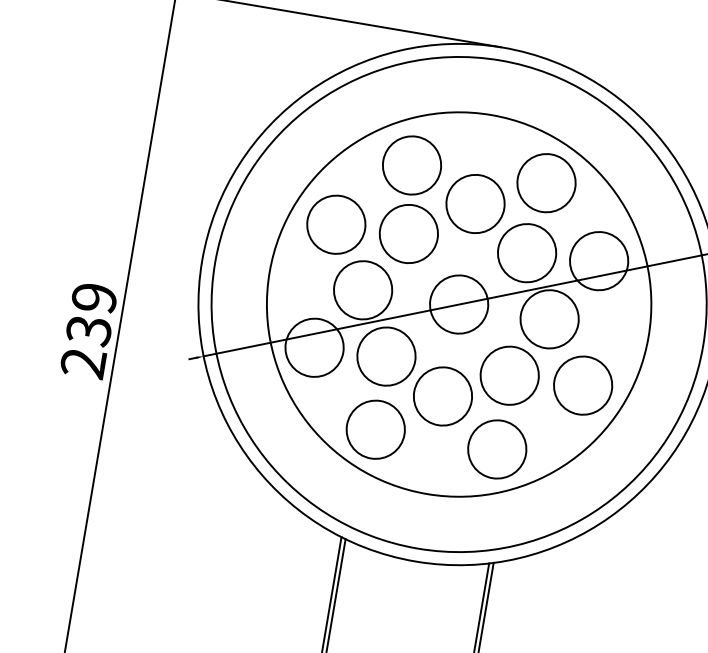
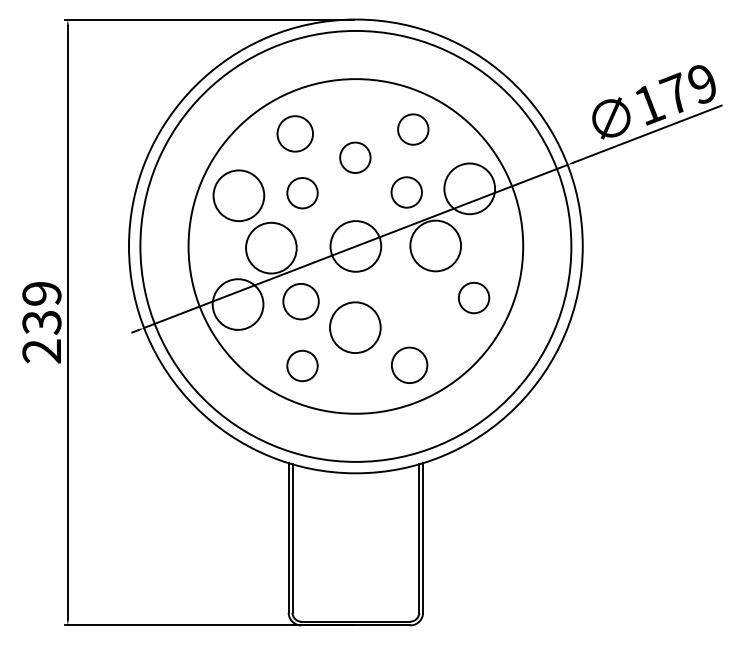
circle: (411, 164) -> (294, 133), size x0.7
circle: (545, 182) -> (412, 129), size x0.6
circle: (475, 203) -> (355, 157), size x0.6
circle: (409, 233) -> (302, 192), size x0.6
circle: (526, 253) -> (406, 192), size x0.6
circle: (385, 356) -> (300, 301), size x0.7
circle: (509, 376) -> (409, 300), removed
circle: (582, 384) -> (473, 297), size x0.6
circle: (375, 429) -> (302, 365), size x0.6
circle: (497, 449) -> (409, 365), size x0.7

